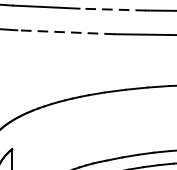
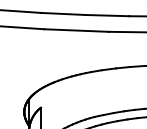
line: (113, 9) -> (107, 15), dashed -> solid
line: (66, 32) -> (76, 30), dashed -> solid

